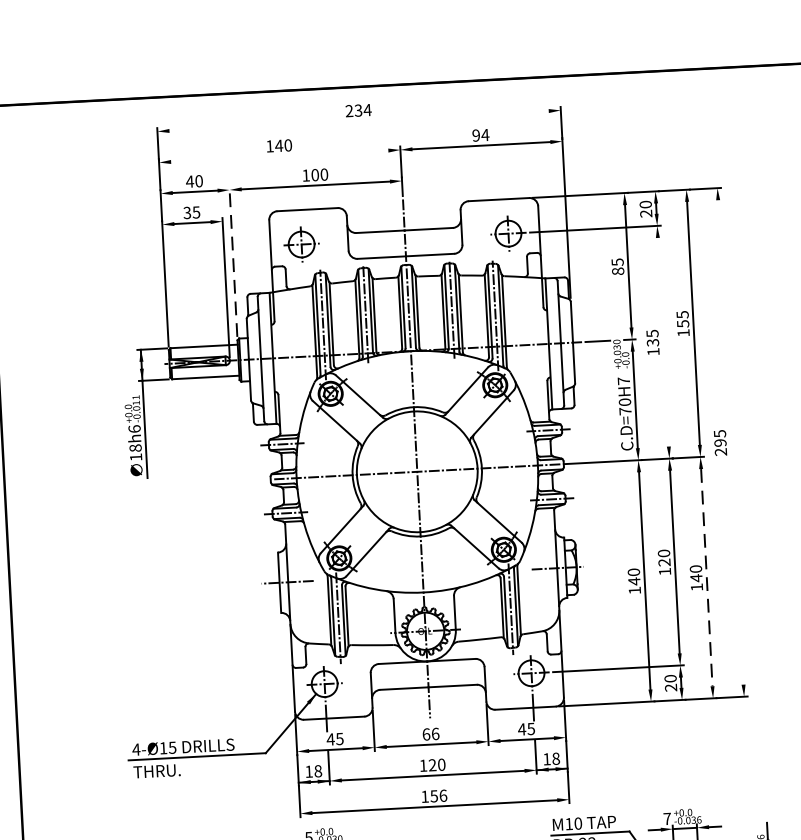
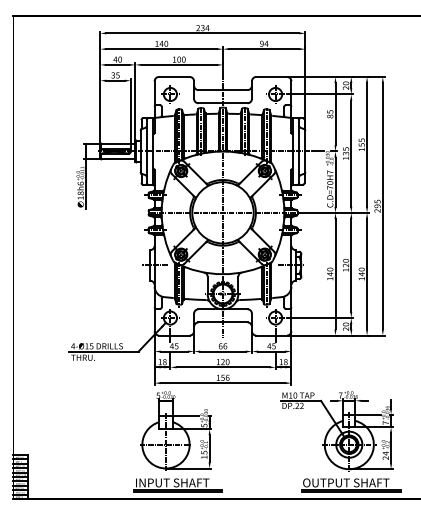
line: (358, 121) -> (202, 33), added
line: (279, 156) -> (161, 49), added
line: (233, 259) -> (135, 100), dashed -> solid
line: (663, 341) -> (351, 153), added
line: (730, 442) -> (382, 206), added
line: (707, 578) -> (367, 274), dashed -> solid

